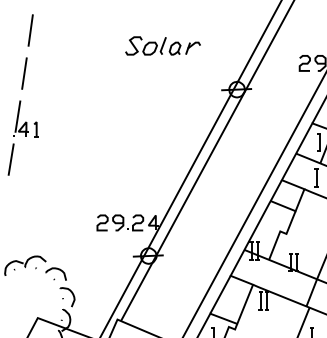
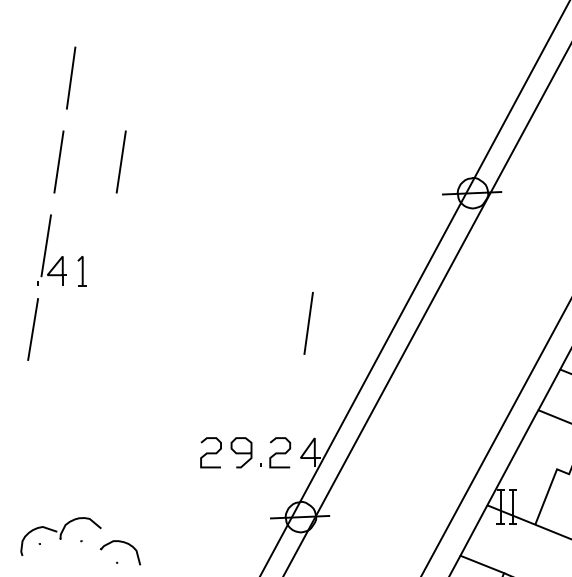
part: (162, 45) -> (327, 107), removed
line: (56, 73) -> (121, 161), added
line: (152, 156) -> (308, 323), added

